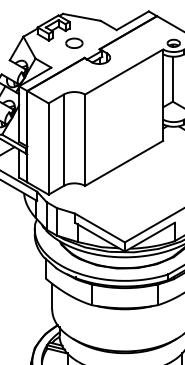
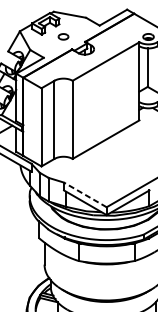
part: (74, 42) -> (63, 36), size x0.7
line: (99, 228) -> (84, 195), solid -> dashed

